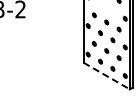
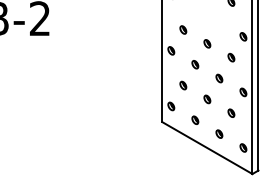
line: (106, 76) -> (206, 148), dashed -> solid

